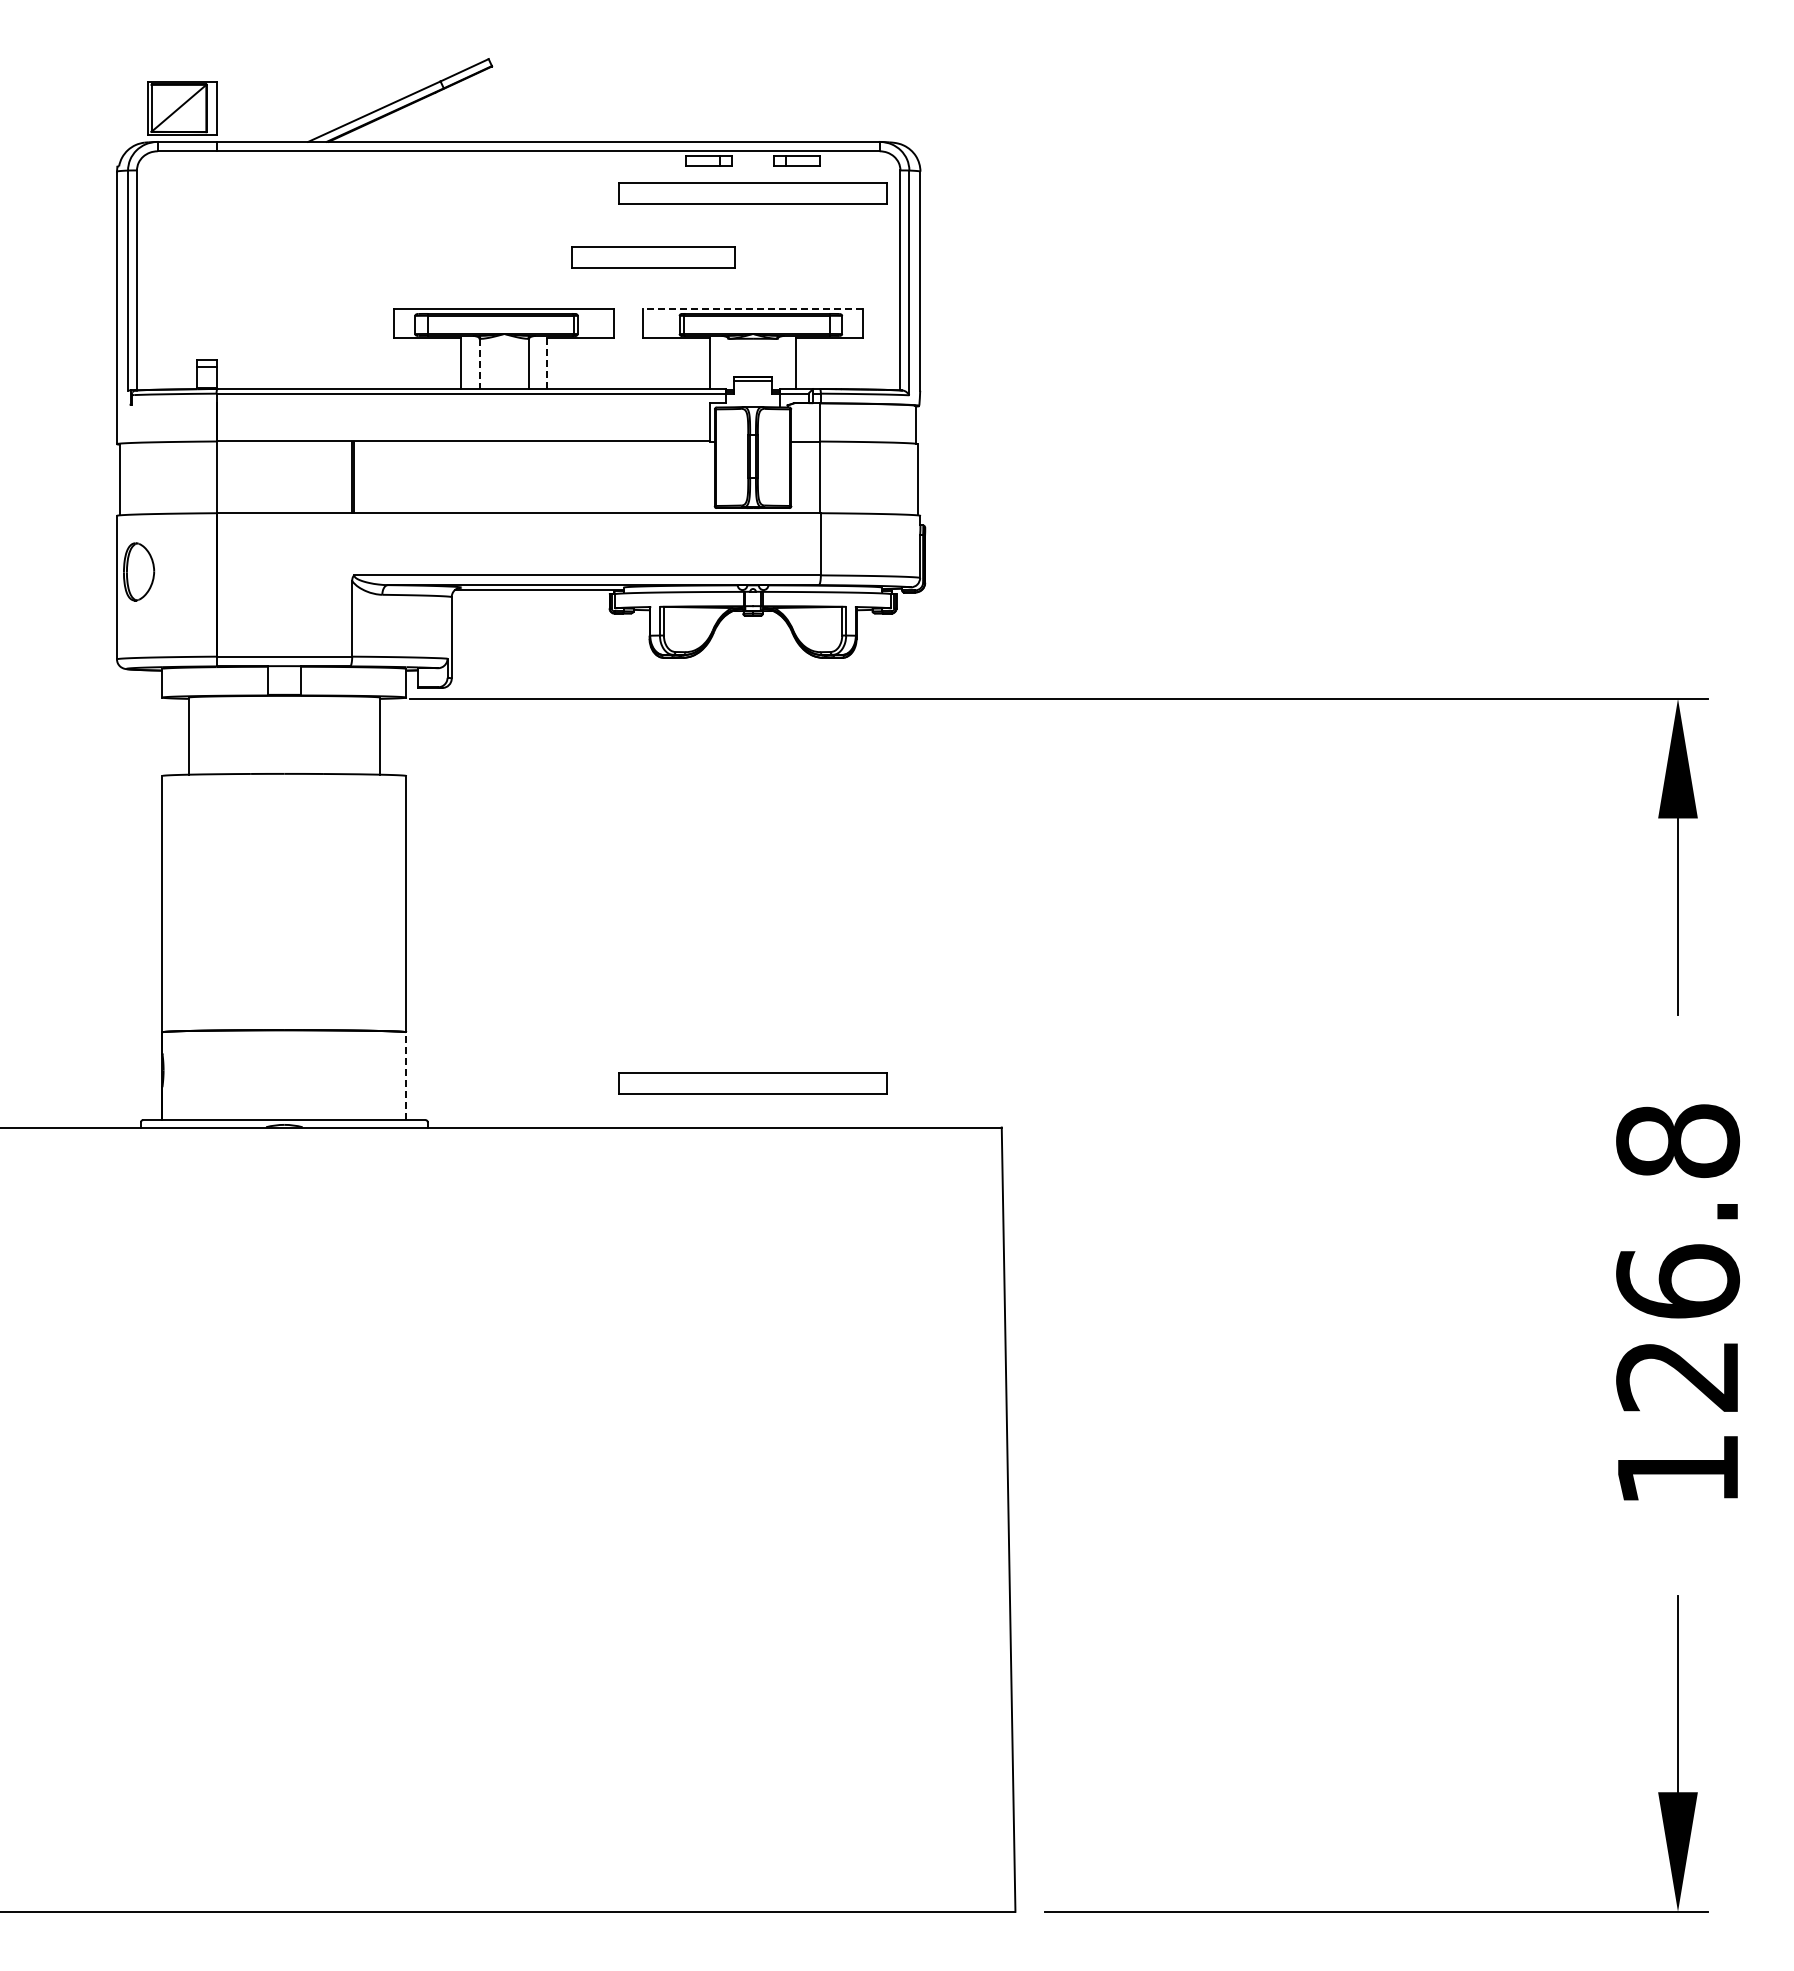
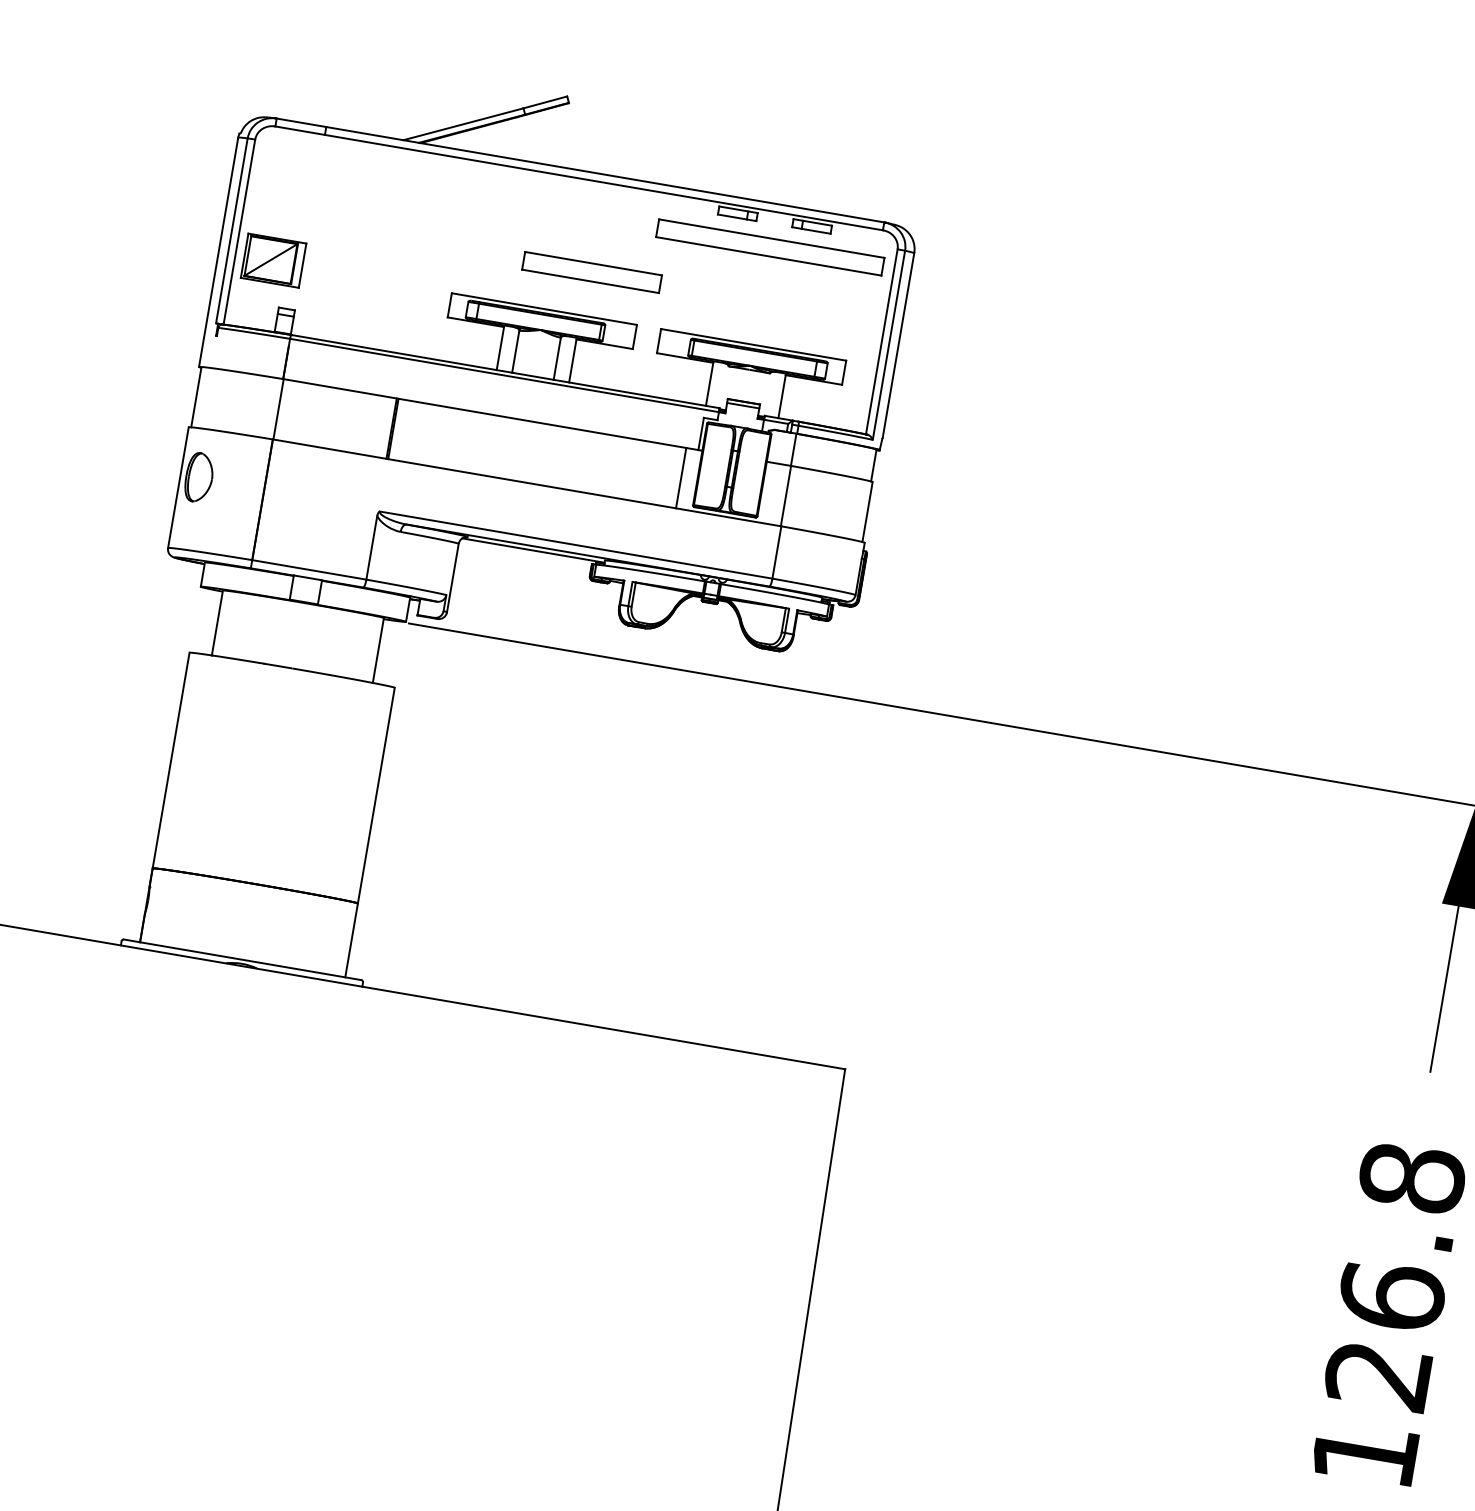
part: (182, 108) -> (273, 260), moved
part: (653, 257) -> (592, 272), moved
line: (753, 309) -> (753, 345), dashed -> solid
line: (547, 363) -> (572, 361), dashed -> solid
line: (479, 364) -> (515, 352), dashed -> solid
line: (695, 477) -> (681, 478), added
line: (406, 1076) -> (351, 940), dashed -> solid
part: (752, 1083) -> (641, 996), removed

